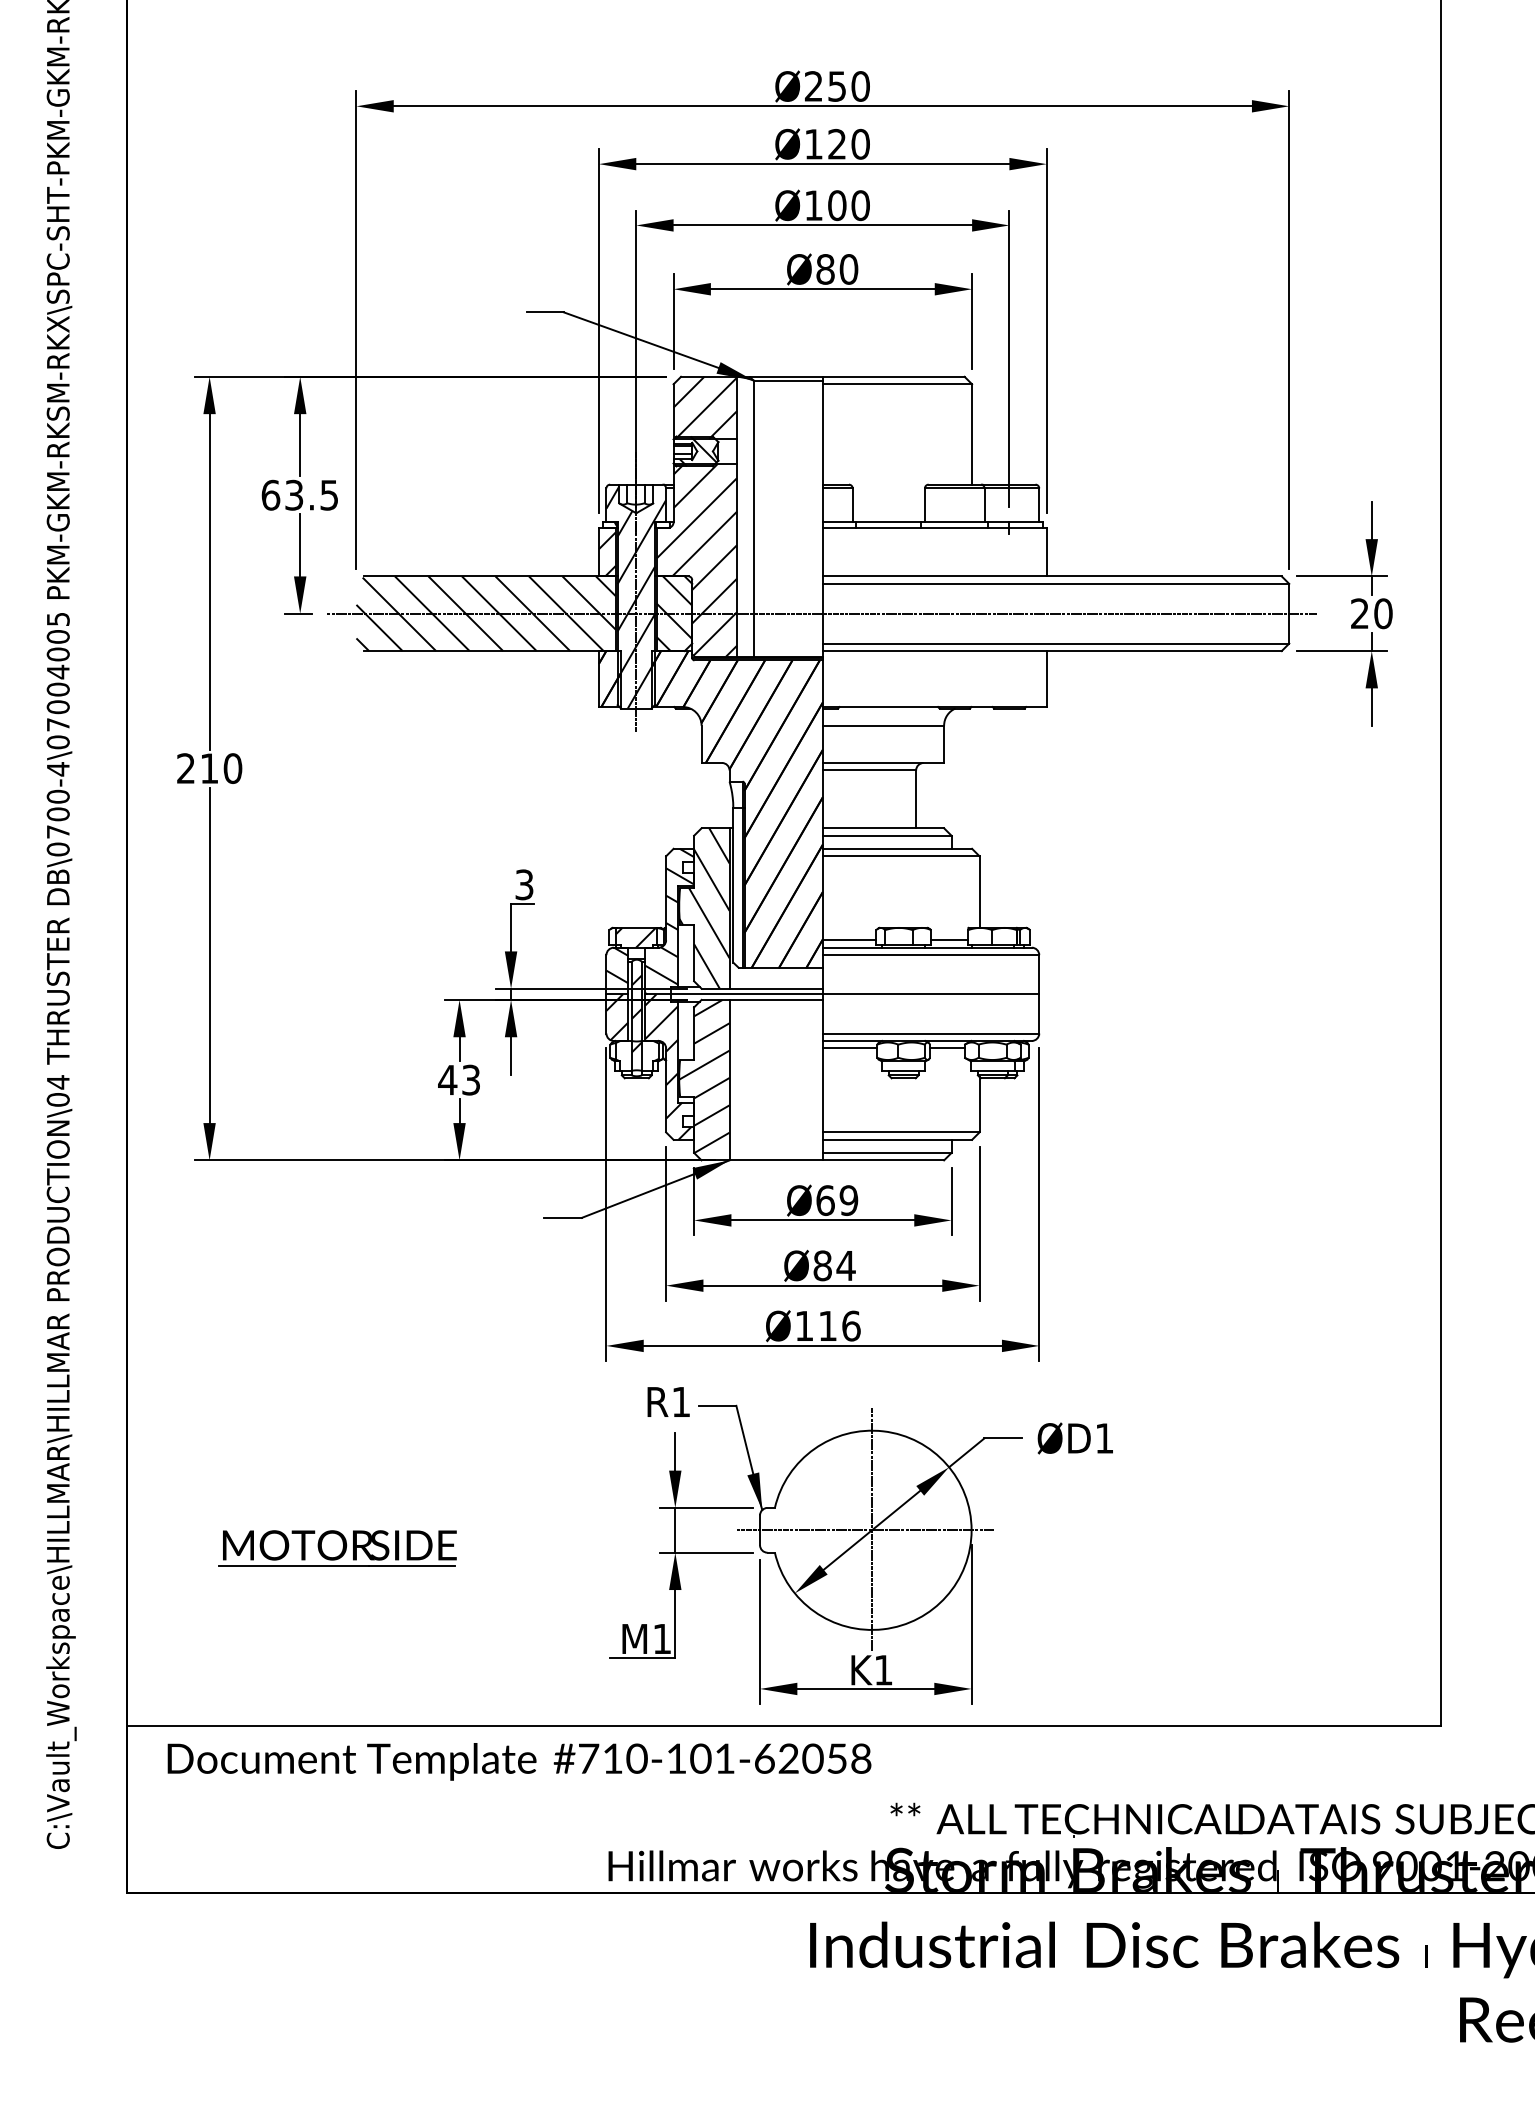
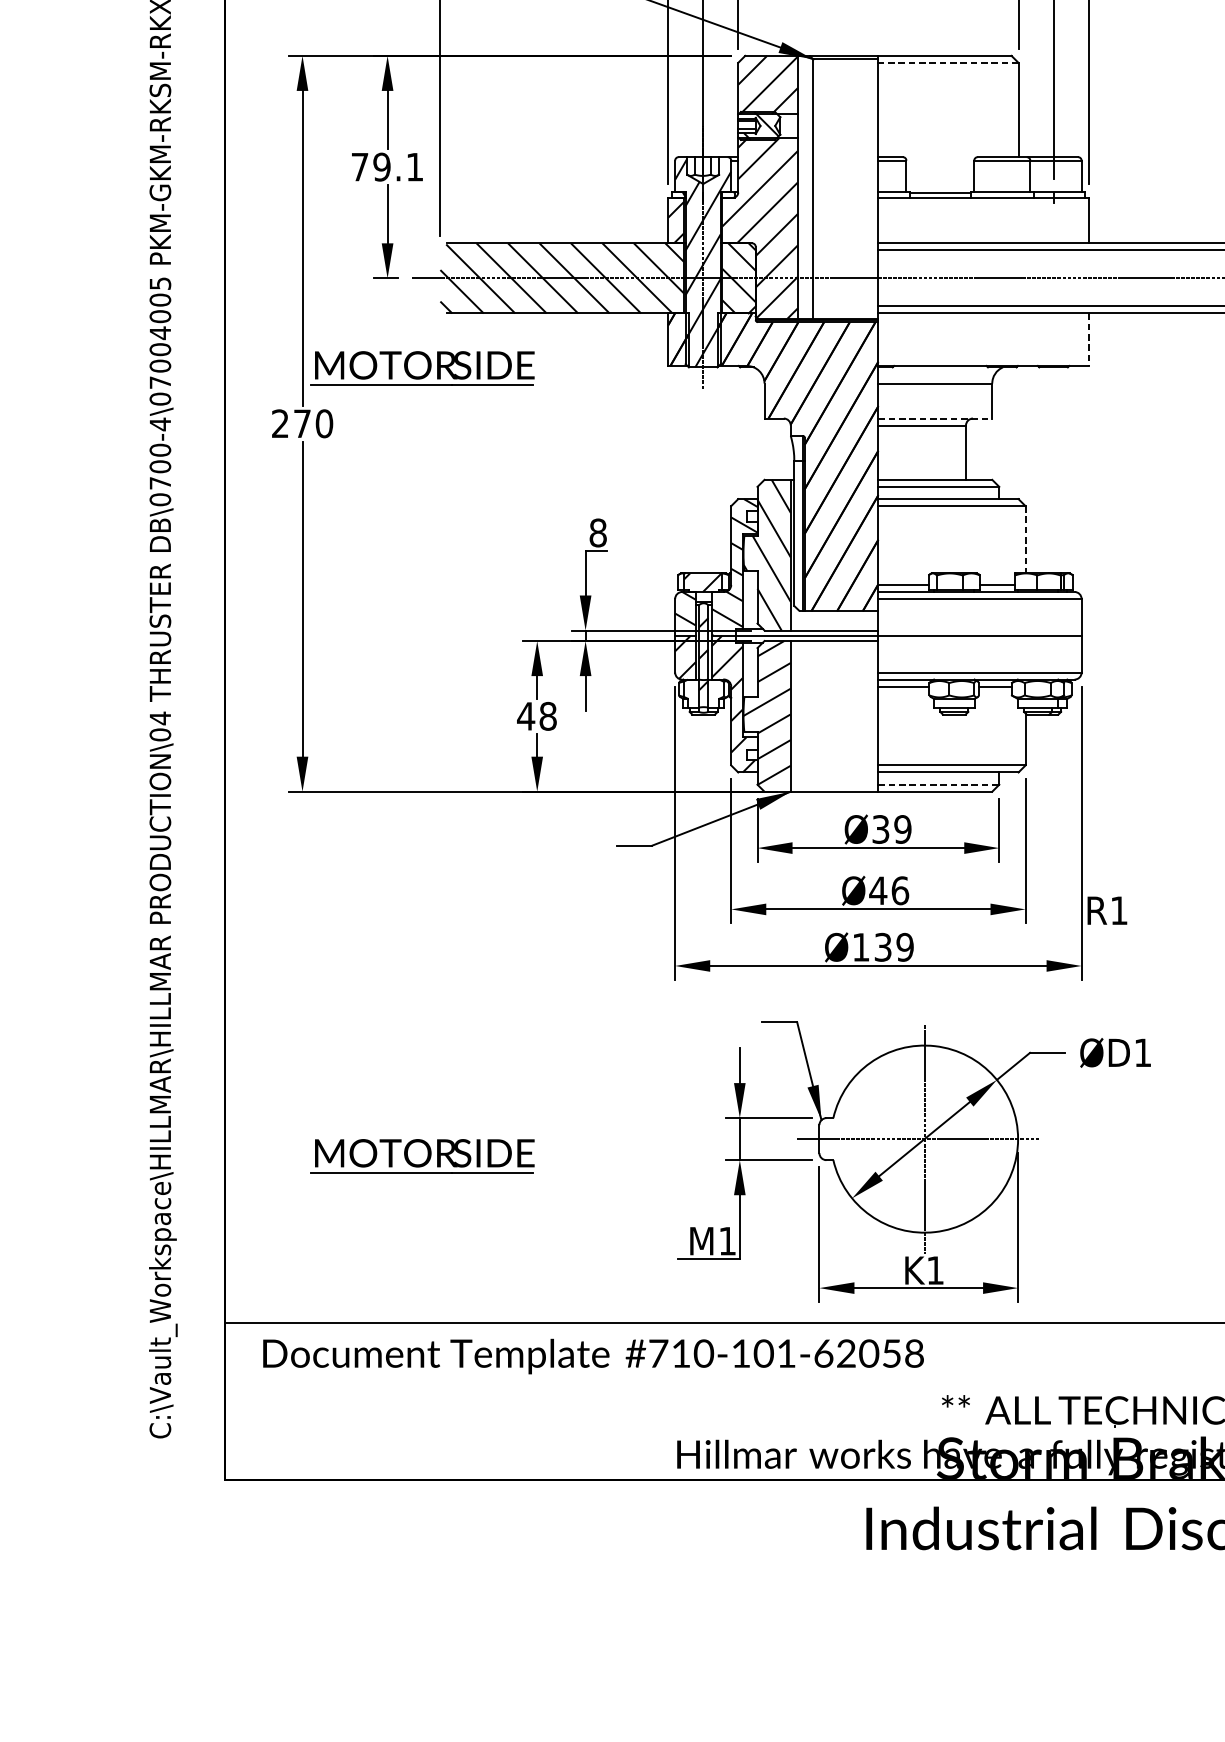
line: (897, 384) -> (948, 63), solid -> dashed
text: (299, 494) -> (386, 166), 63.5 -> 79.1
line: (1046, 679) -> (1088, 340), solid -> dashed
part: (337, 709) -> (422, 368), added
line: (883, 763) -> (935, 419), solid -> dashed
text: (209, 768) -> (302, 423), 210 -> 270
text: (524, 884) -> (598, 532), 3 -> 8
line: (979, 892) -> (1025, 540), solid -> dashed
text: (471, 1079) -> (548, 715), 43 -> 48
line: (887, 1152) -> (939, 784), solid -> dashed
text: (825, 1200) -> (880, 829), Ø69 -> Ø39
text: (834, 1265) -> (889, 890), Ø84 -> Ø46
text: (839, 1325) -> (894, 946), Ø116 -> Ø139
text: (668, 1401) -> (1107, 910), moved

